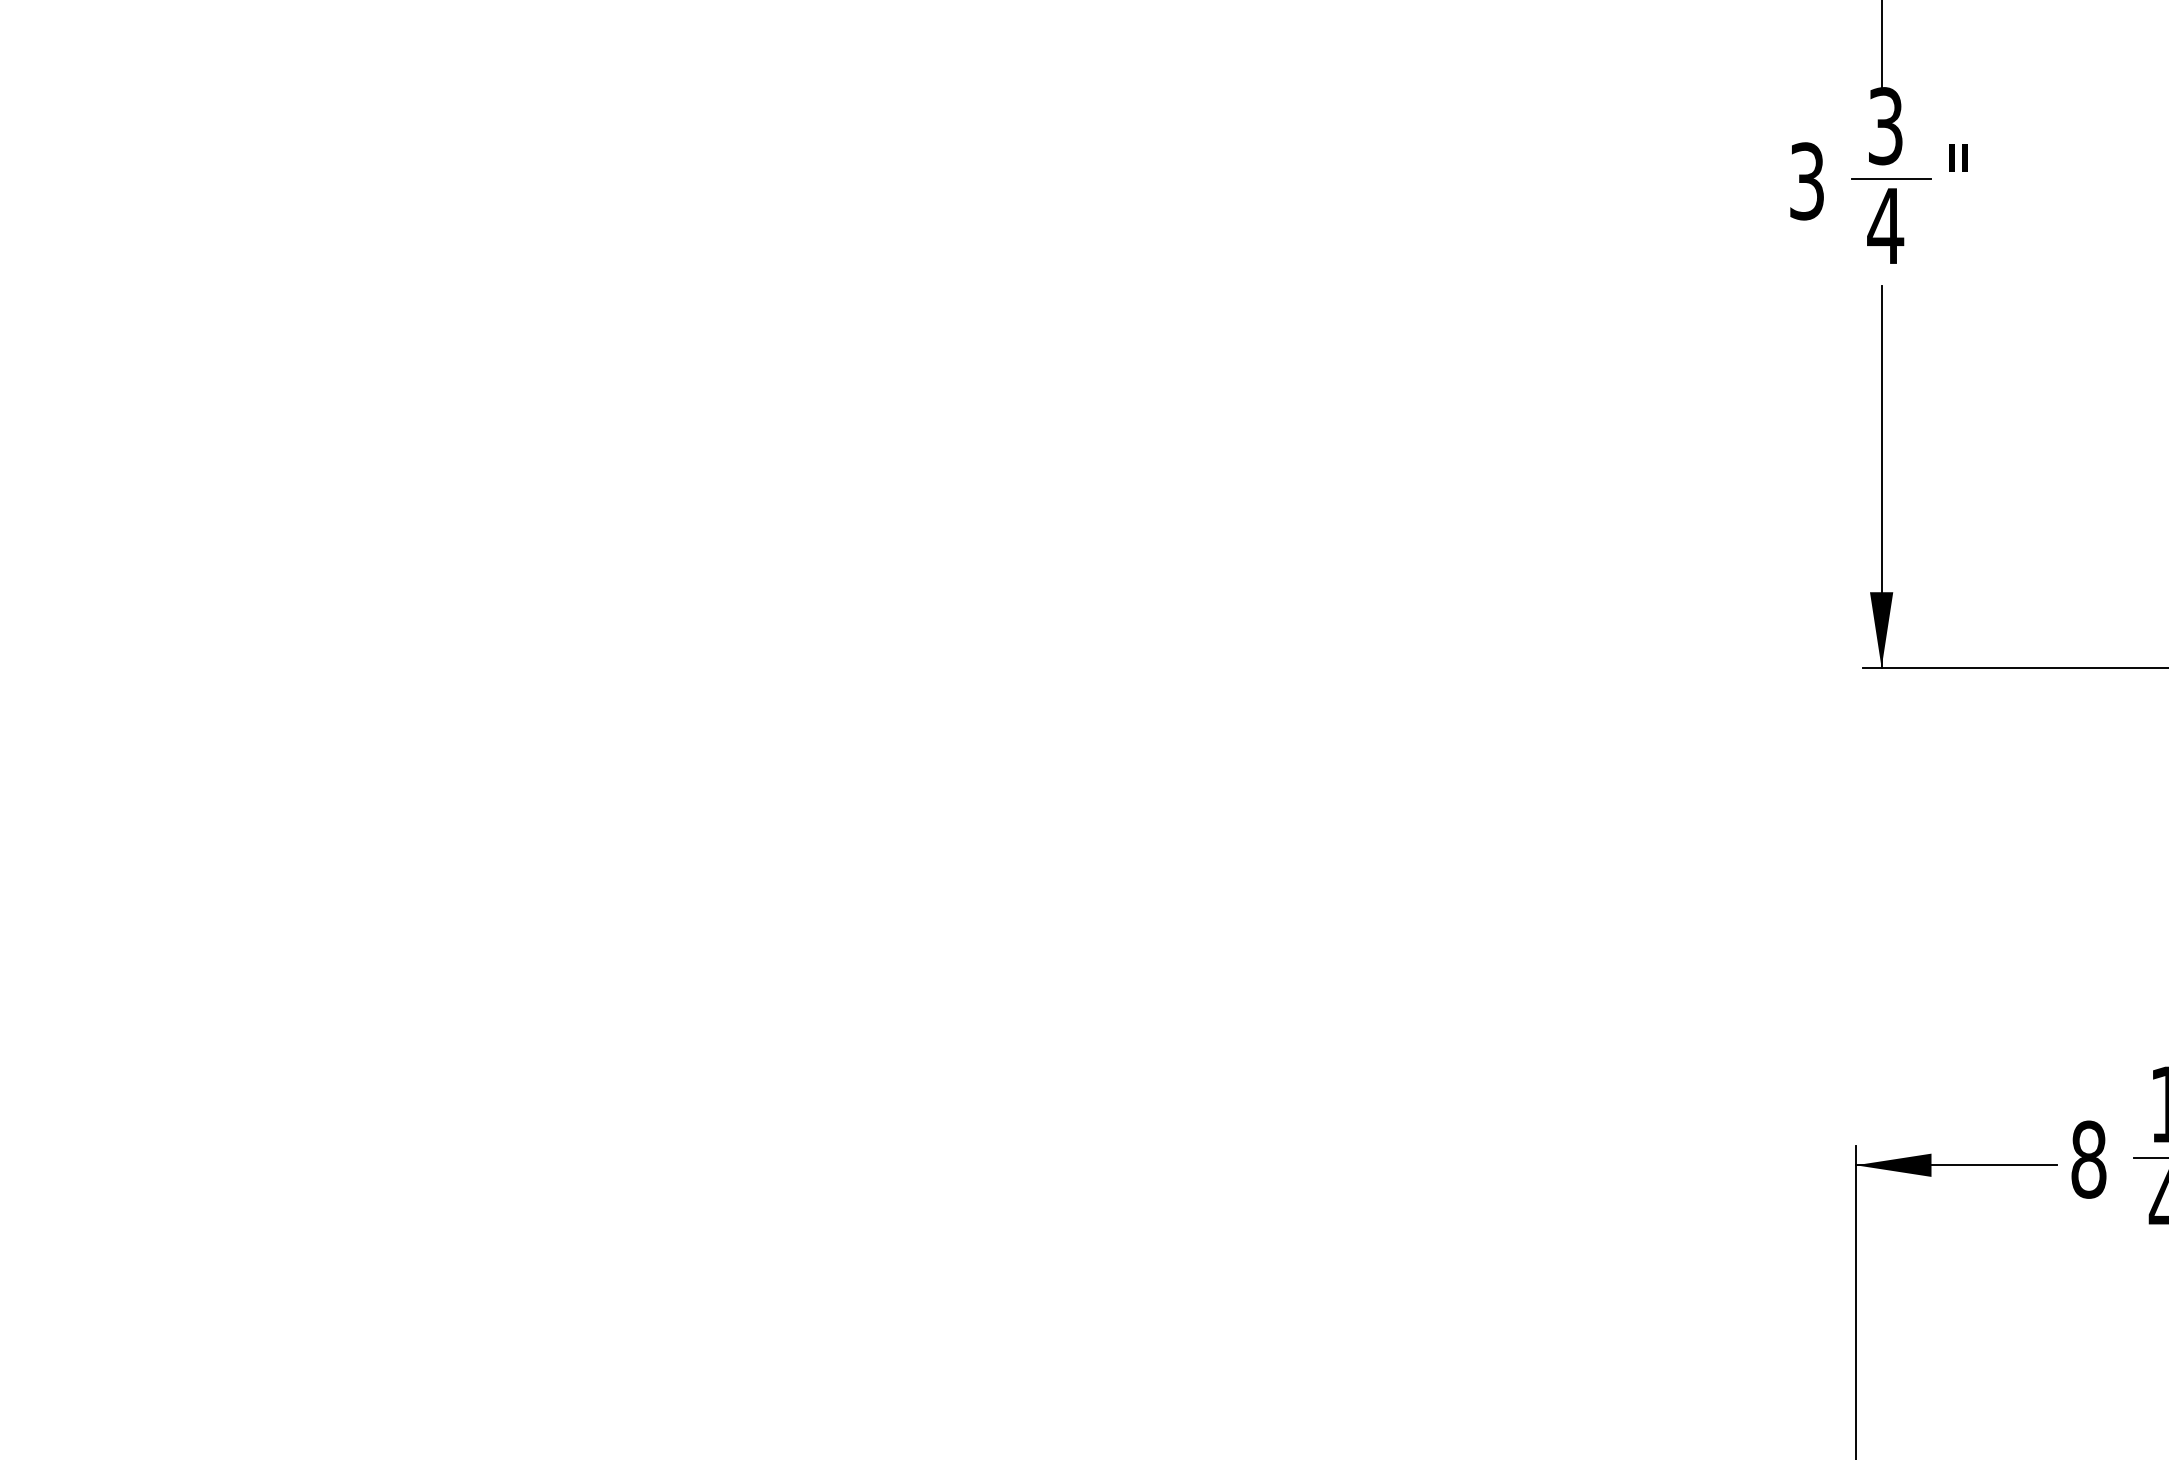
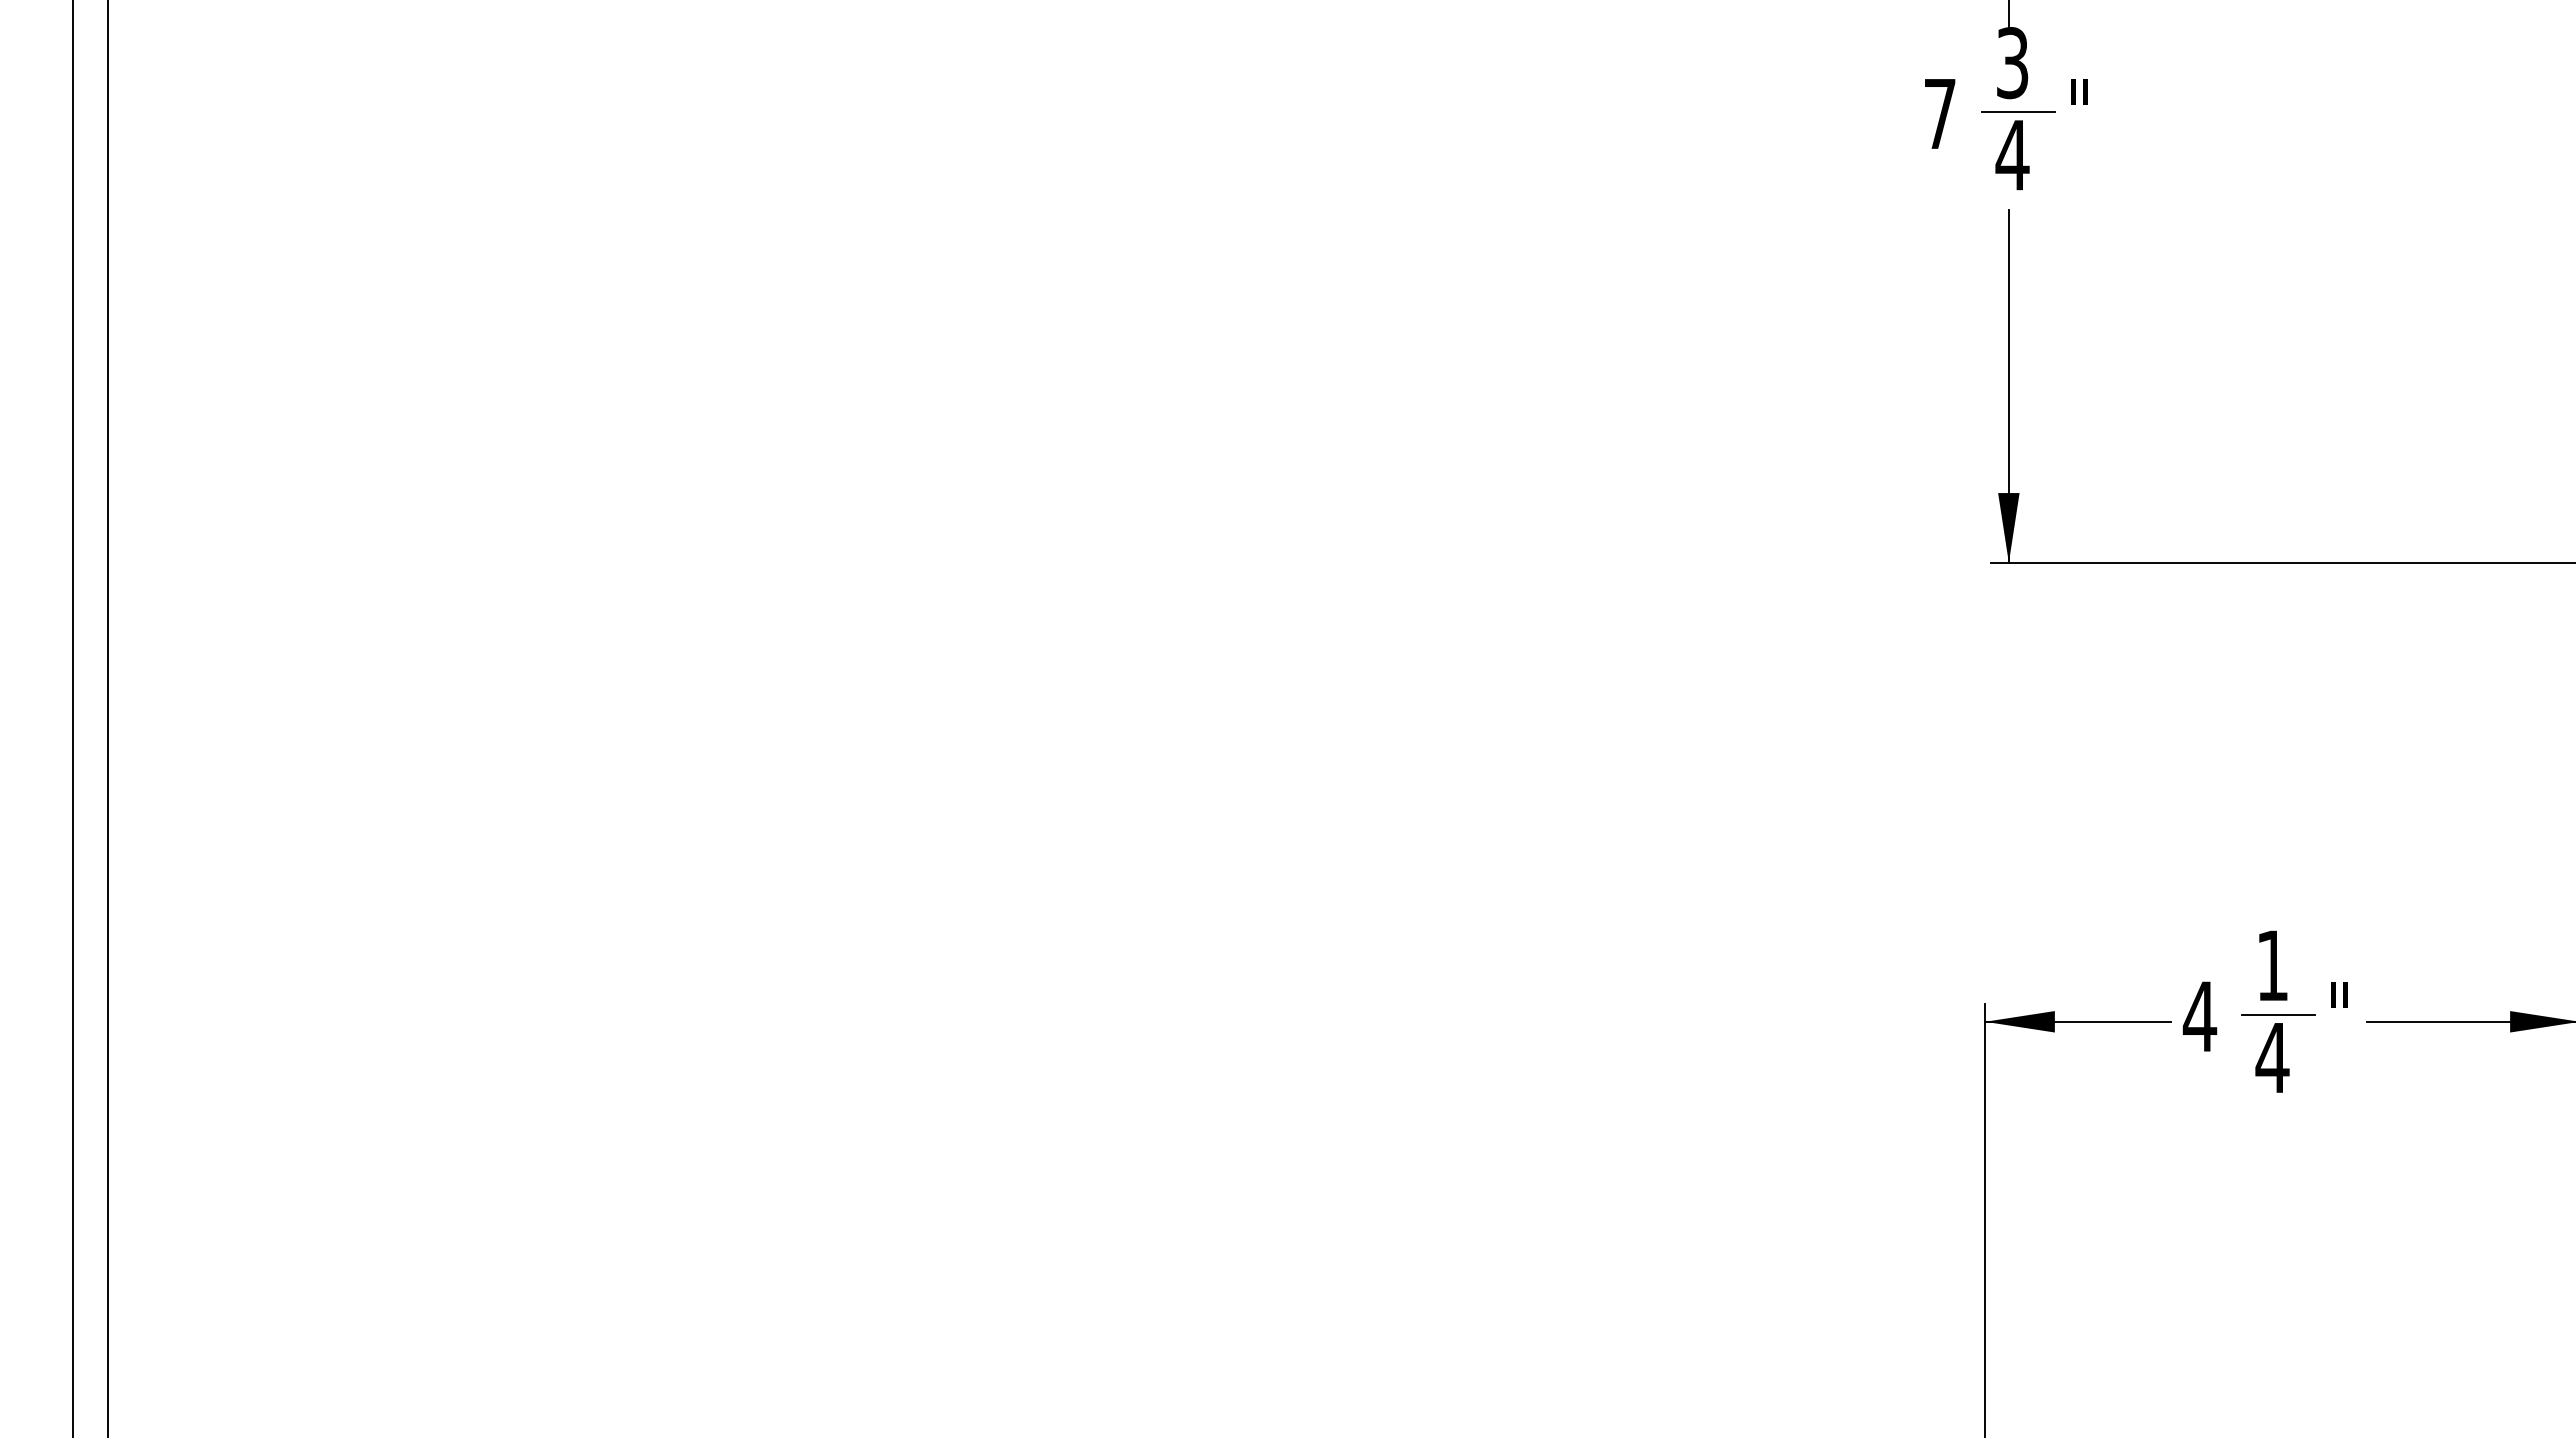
text: (1806, 180) -> (1939, 113), 3 -> 7
text: (2088, 1159) -> (2199, 1016), 8 -> 4

